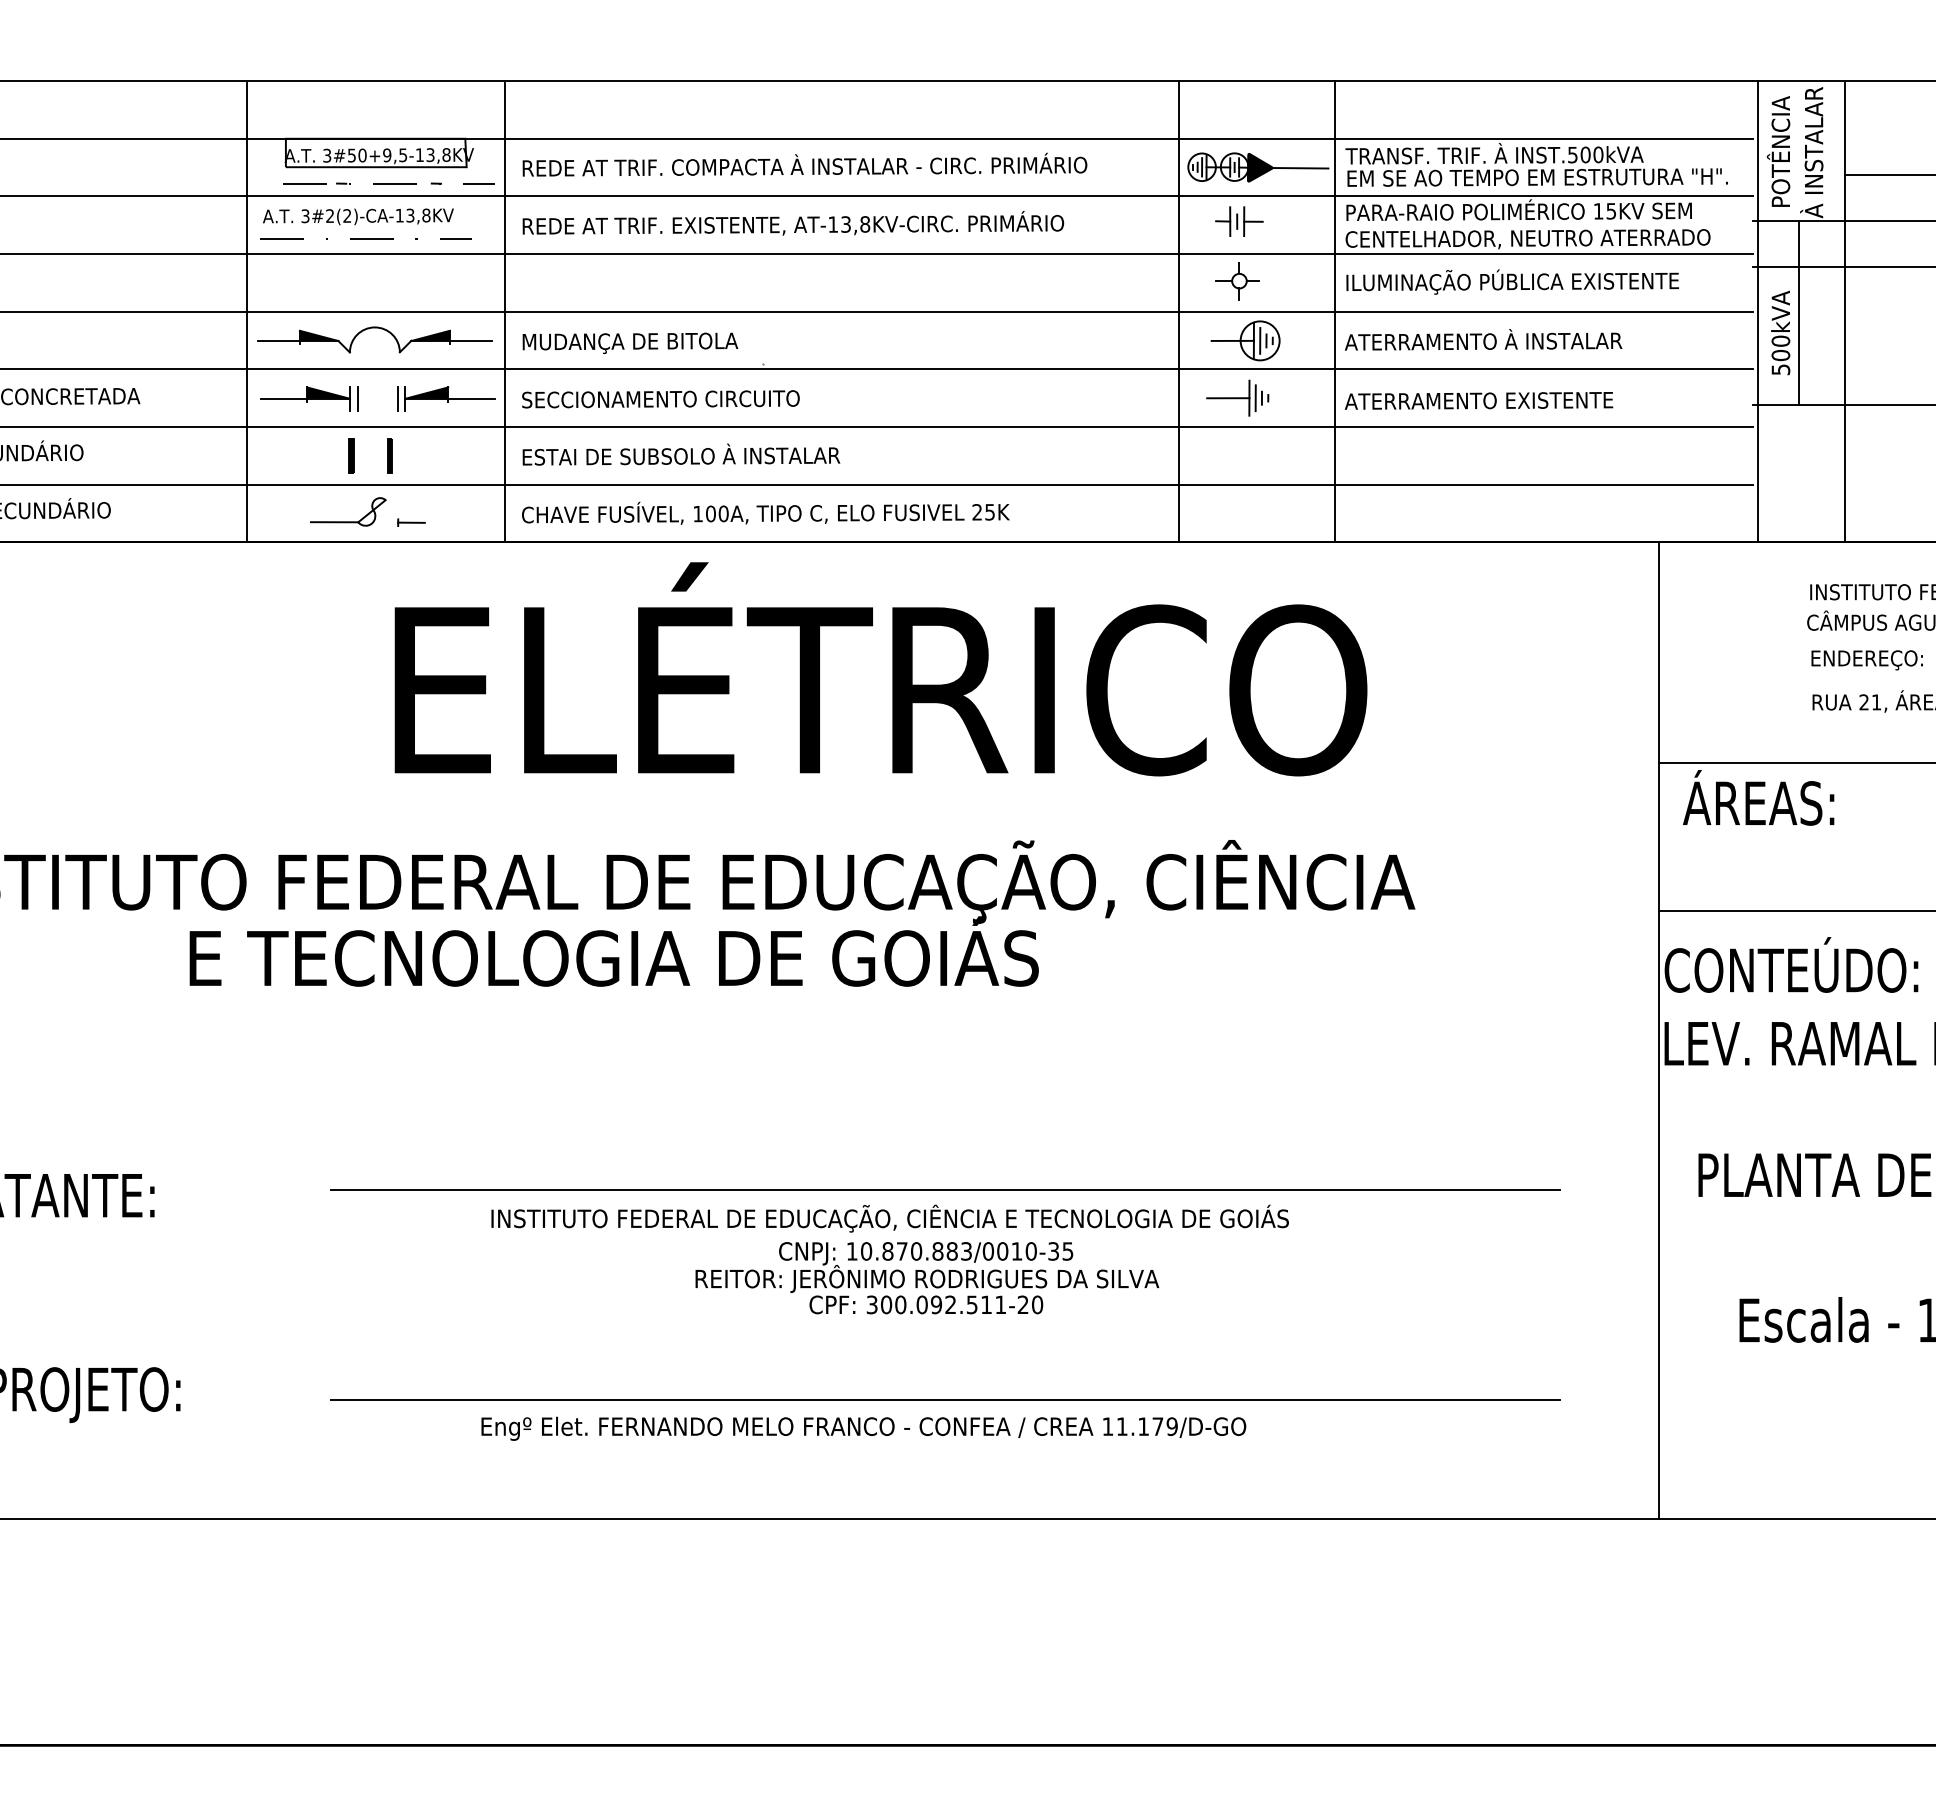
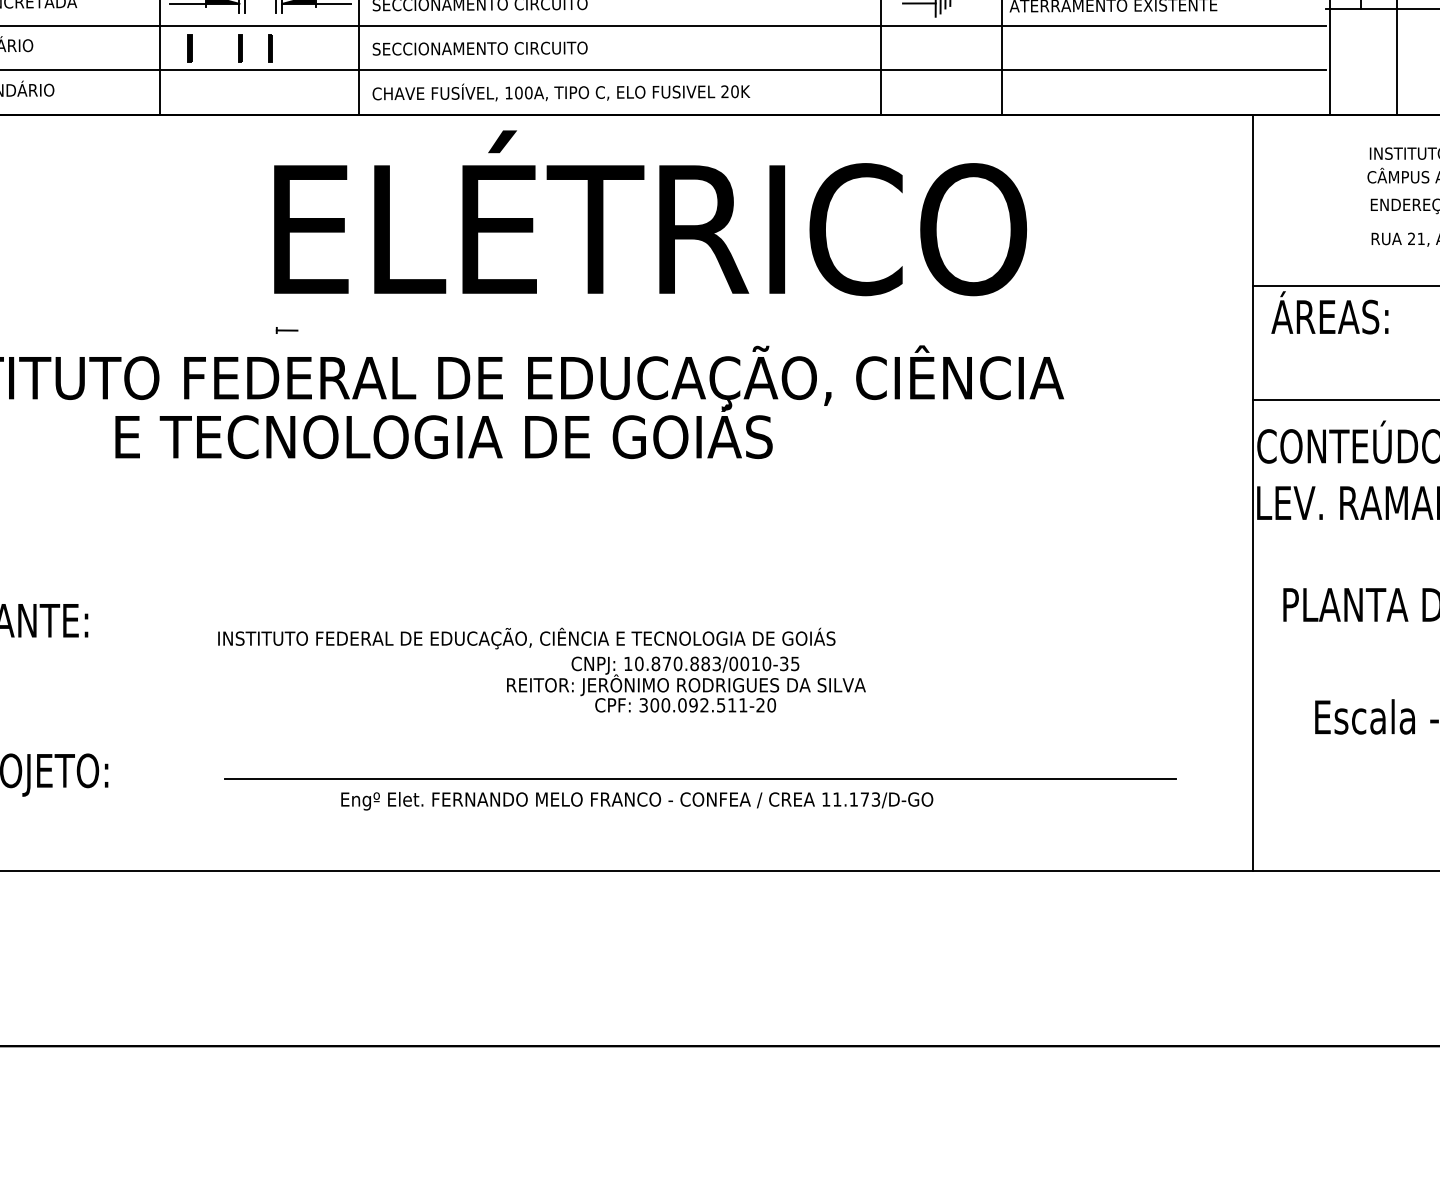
text: (681, 454) -> (496, 47), ESTAI DE SUBSOLO À INSTALAR -> SECCIONAMENTO CIRCUITO
part: (286, 455) -> (190, 47), added
text: (990, 511) -> (735, 91), 25K -> 20K
part: (348, 521) -> (238, 98), removed
part: (411, 522) -> (287, 330), moved
line: (945, 1189) -> (700, 615), removed
text: (889, 1218) -> (526, 638), moved
text: (1171, 1426) -> (875, 799), 11.179/D-GO -> 11.173/D-GO

